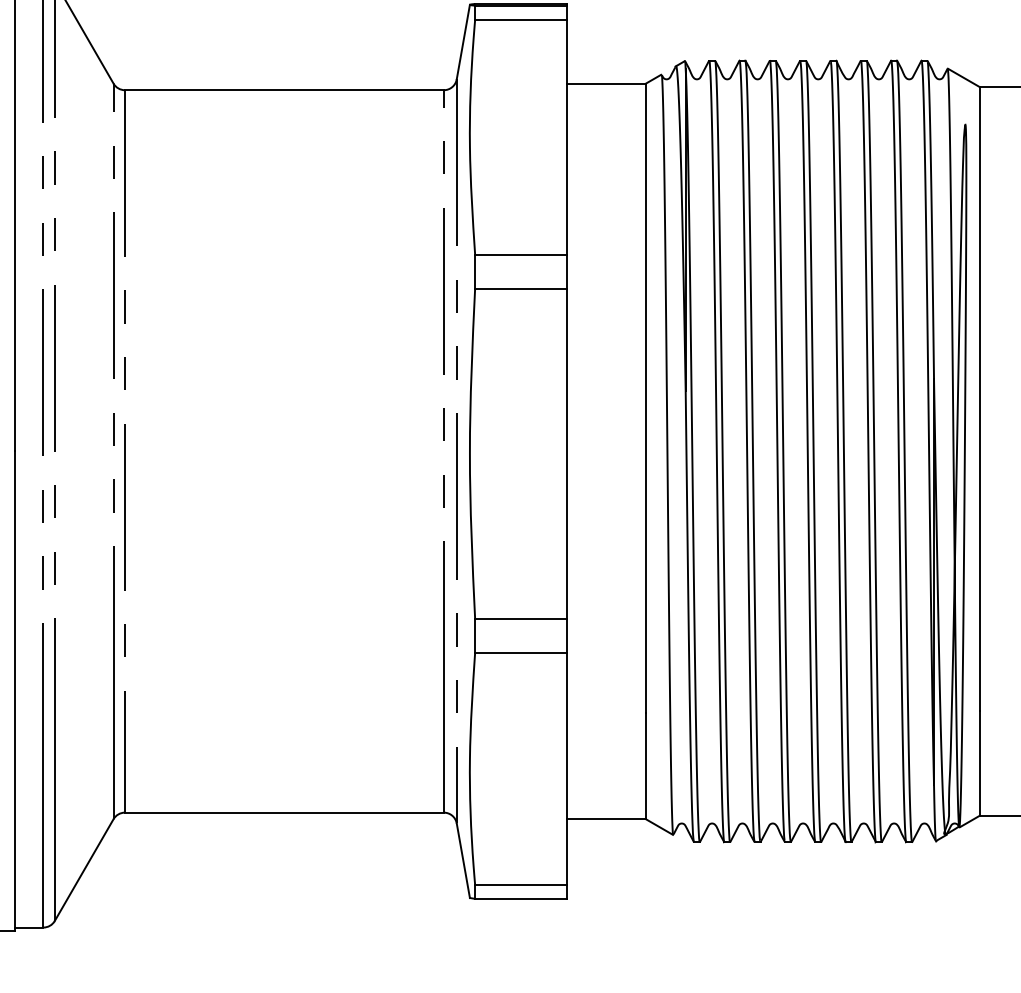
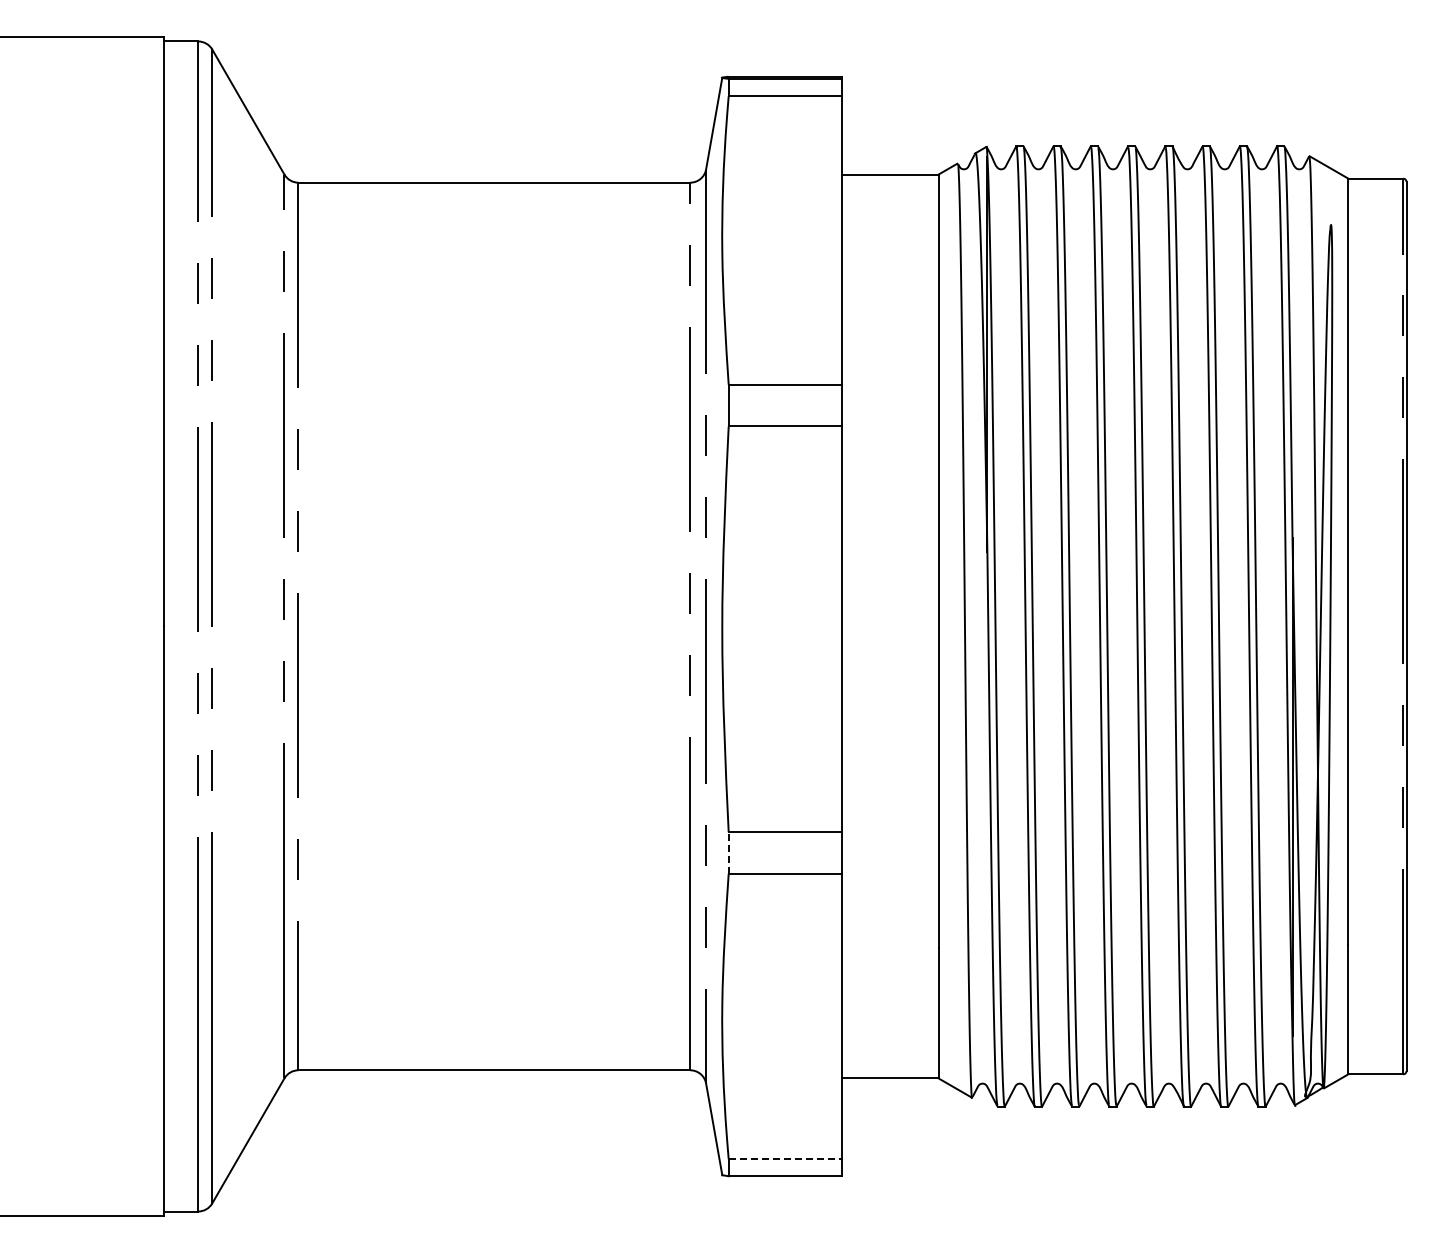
line: (474, 636) -> (728, 853), solid -> dashed
line: (521, 885) -> (785, 1159), solid -> dashed

